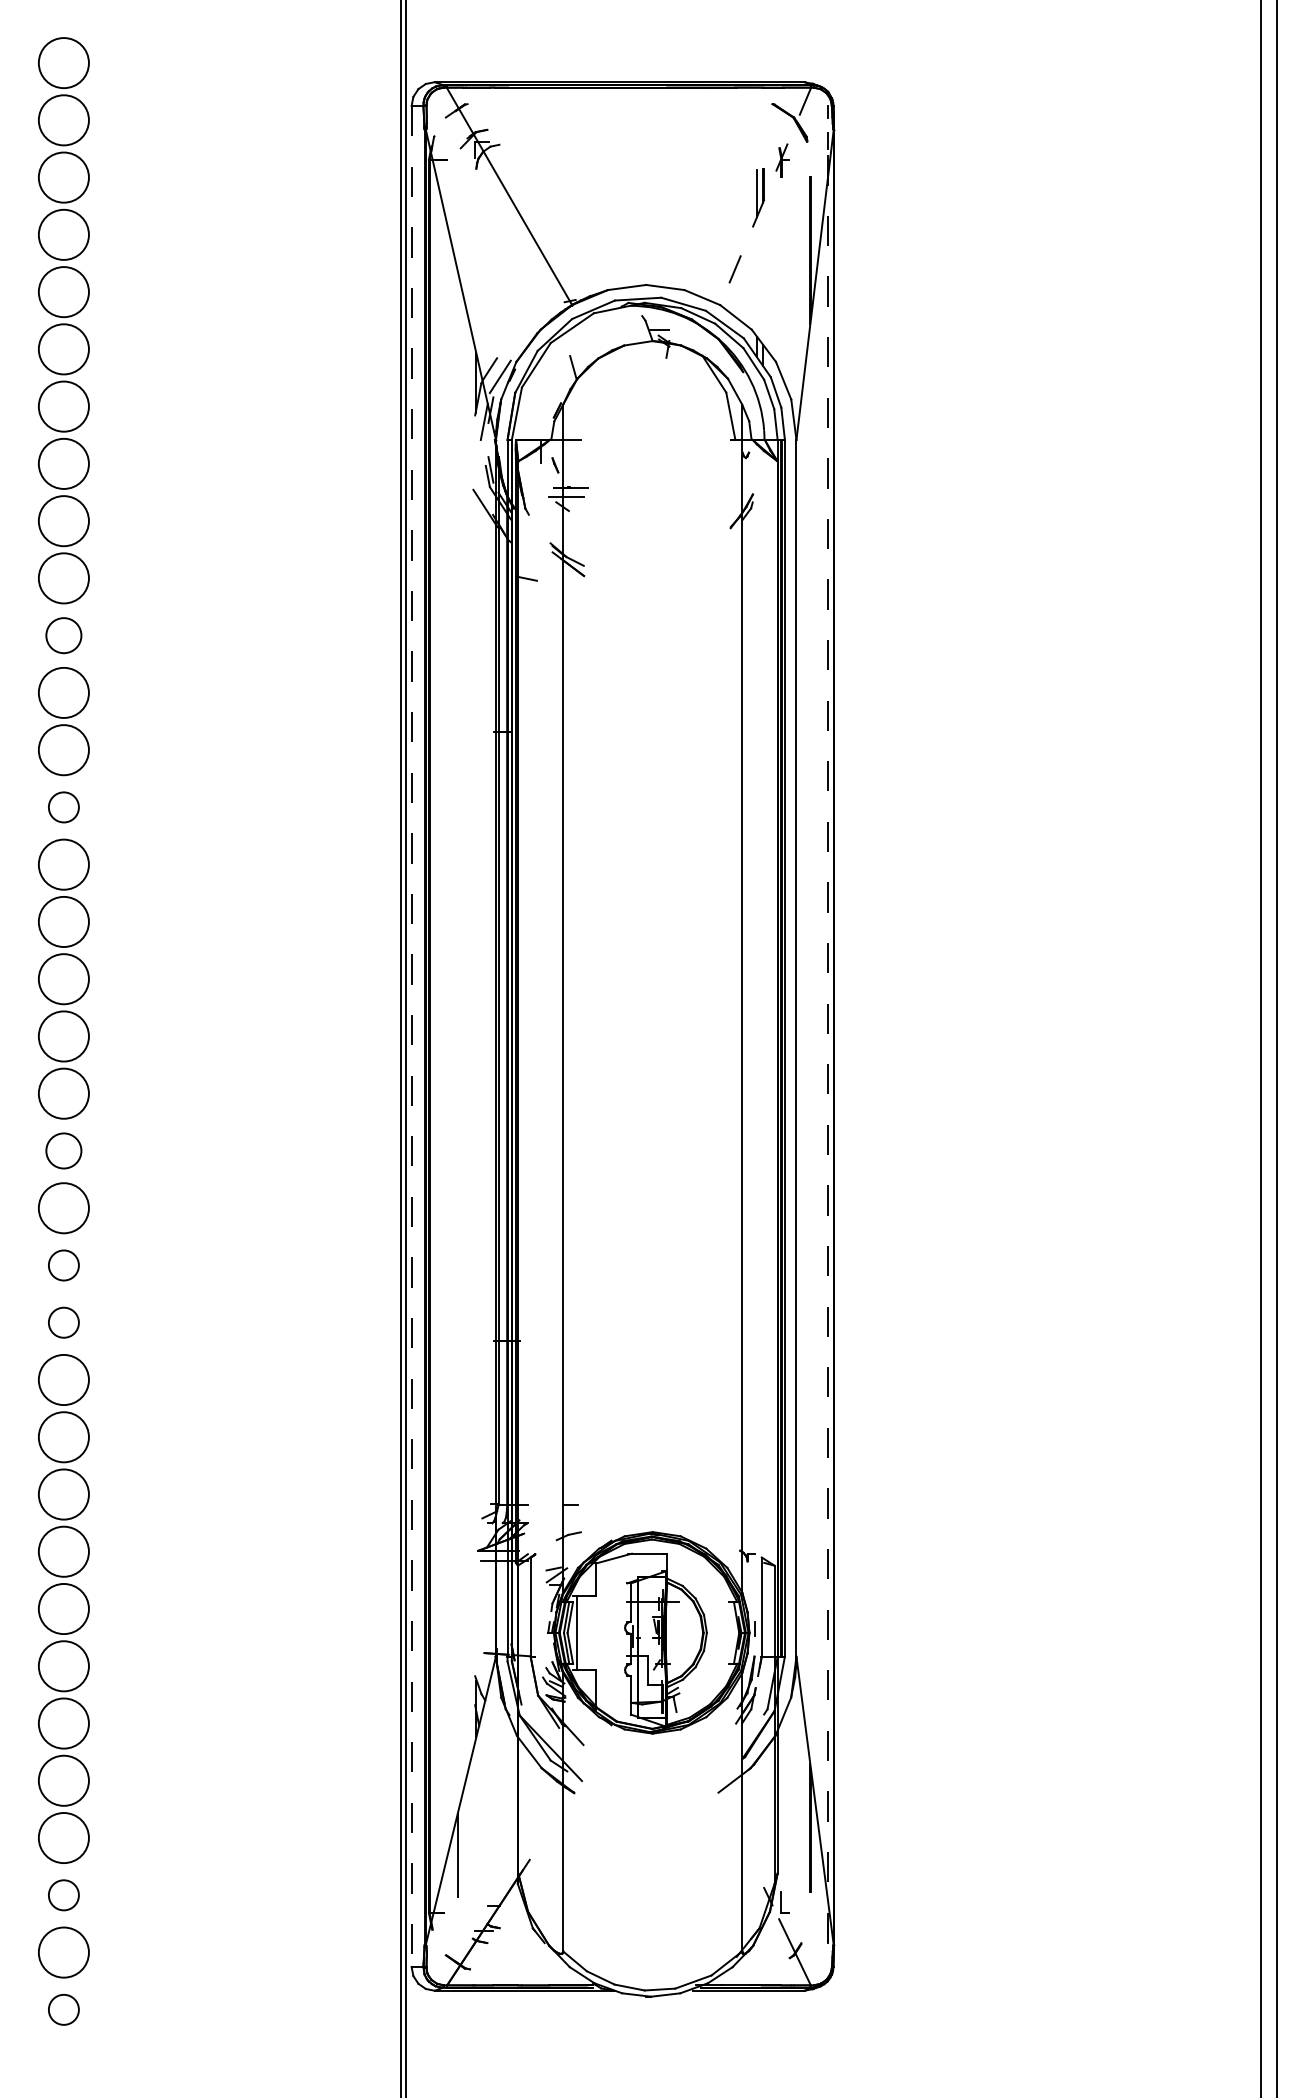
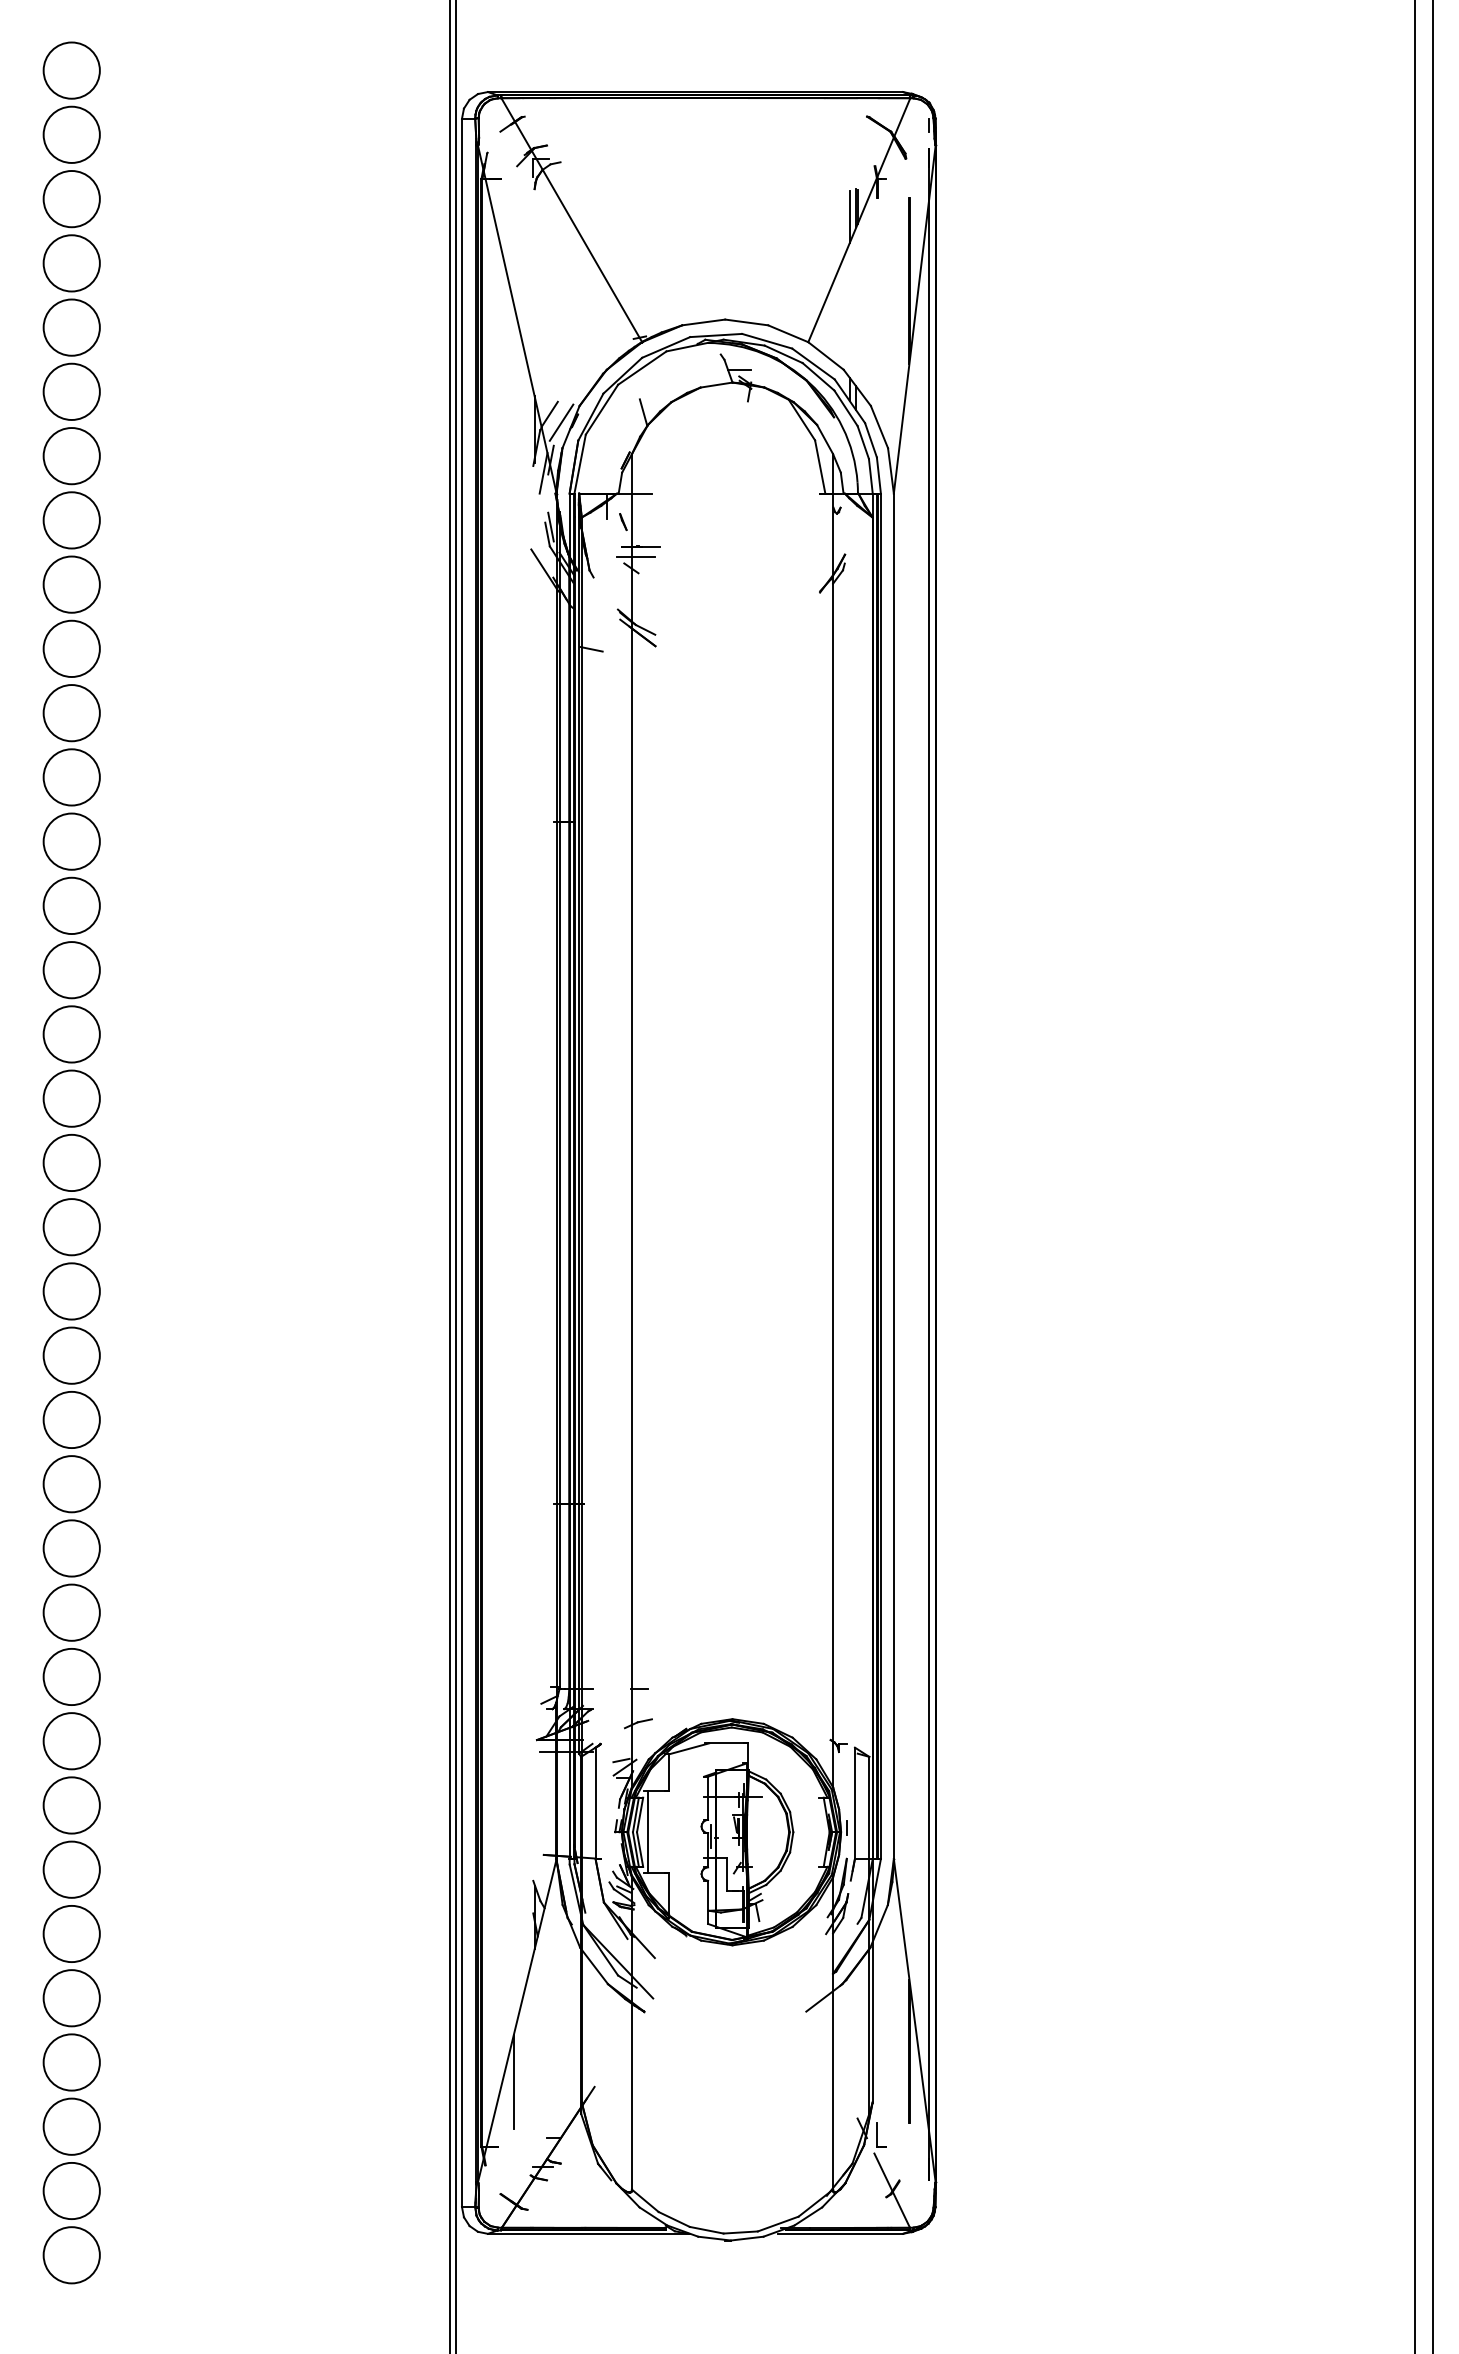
line: (765, 196) -> (859, 220), dashed -> solid
circle: (63, 635) -> (71, 713), size x1.43
circle: (63, 807) -> (71, 905), size x1.67
line: (411, 1036) -> (461, 1163), dashed -> solid
line: (827, 1037) -> (928, 1164), dashed -> solid
circle: (63, 1151) -> (71, 1291), size x1.43
circle: (63, 1265) -> (71, 1419), size x1.67
circle: (63, 1323) -> (71, 1484), size x1.67
circle: (63, 1895) -> (71, 2126), size x1.67
circle: (63, 2010) -> (71, 2255), size x1.67

